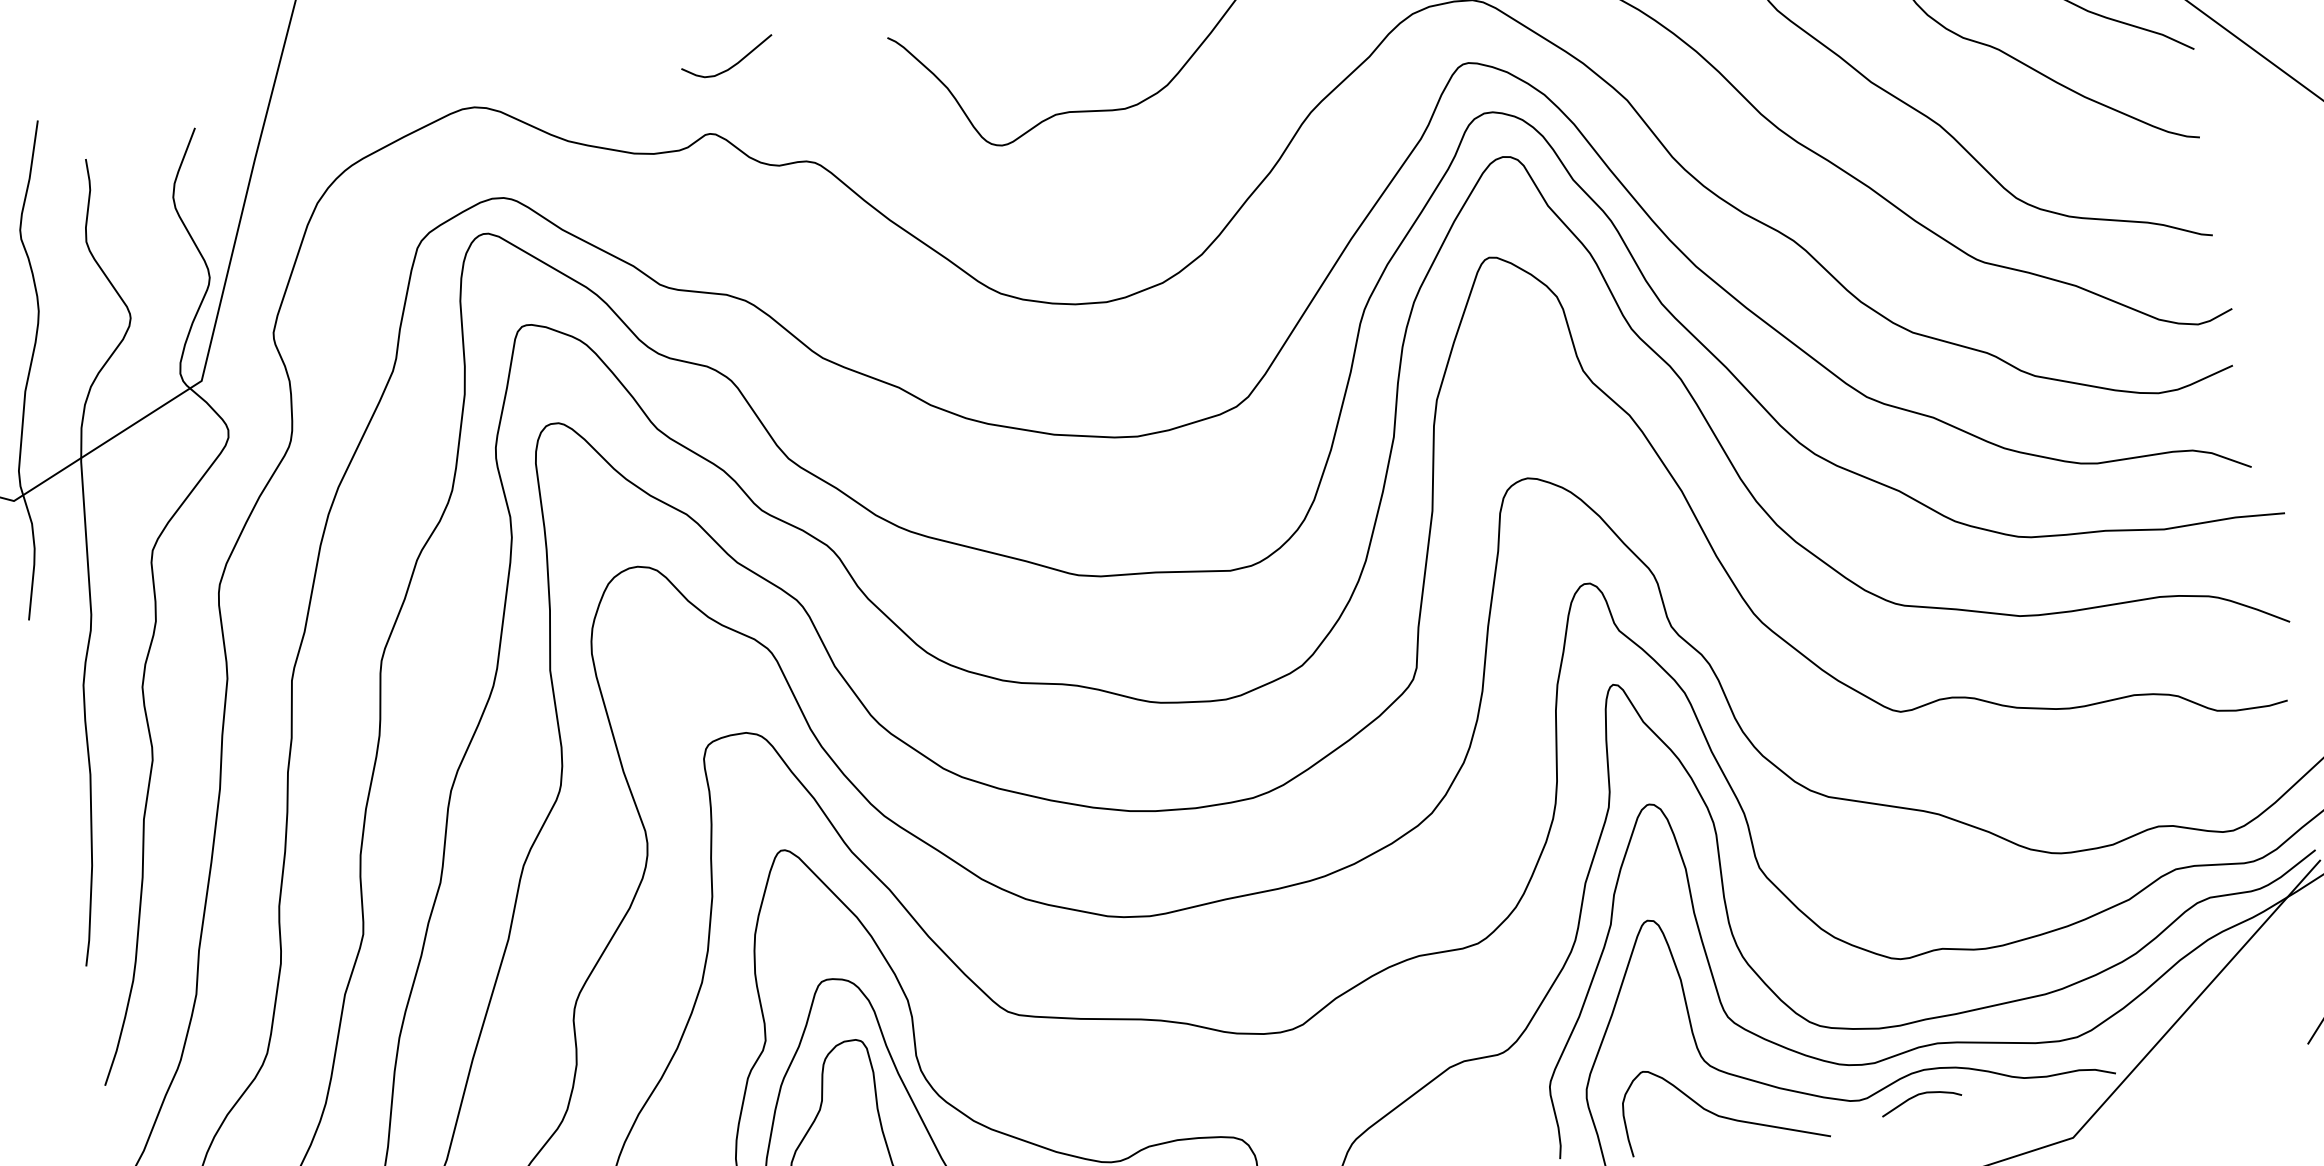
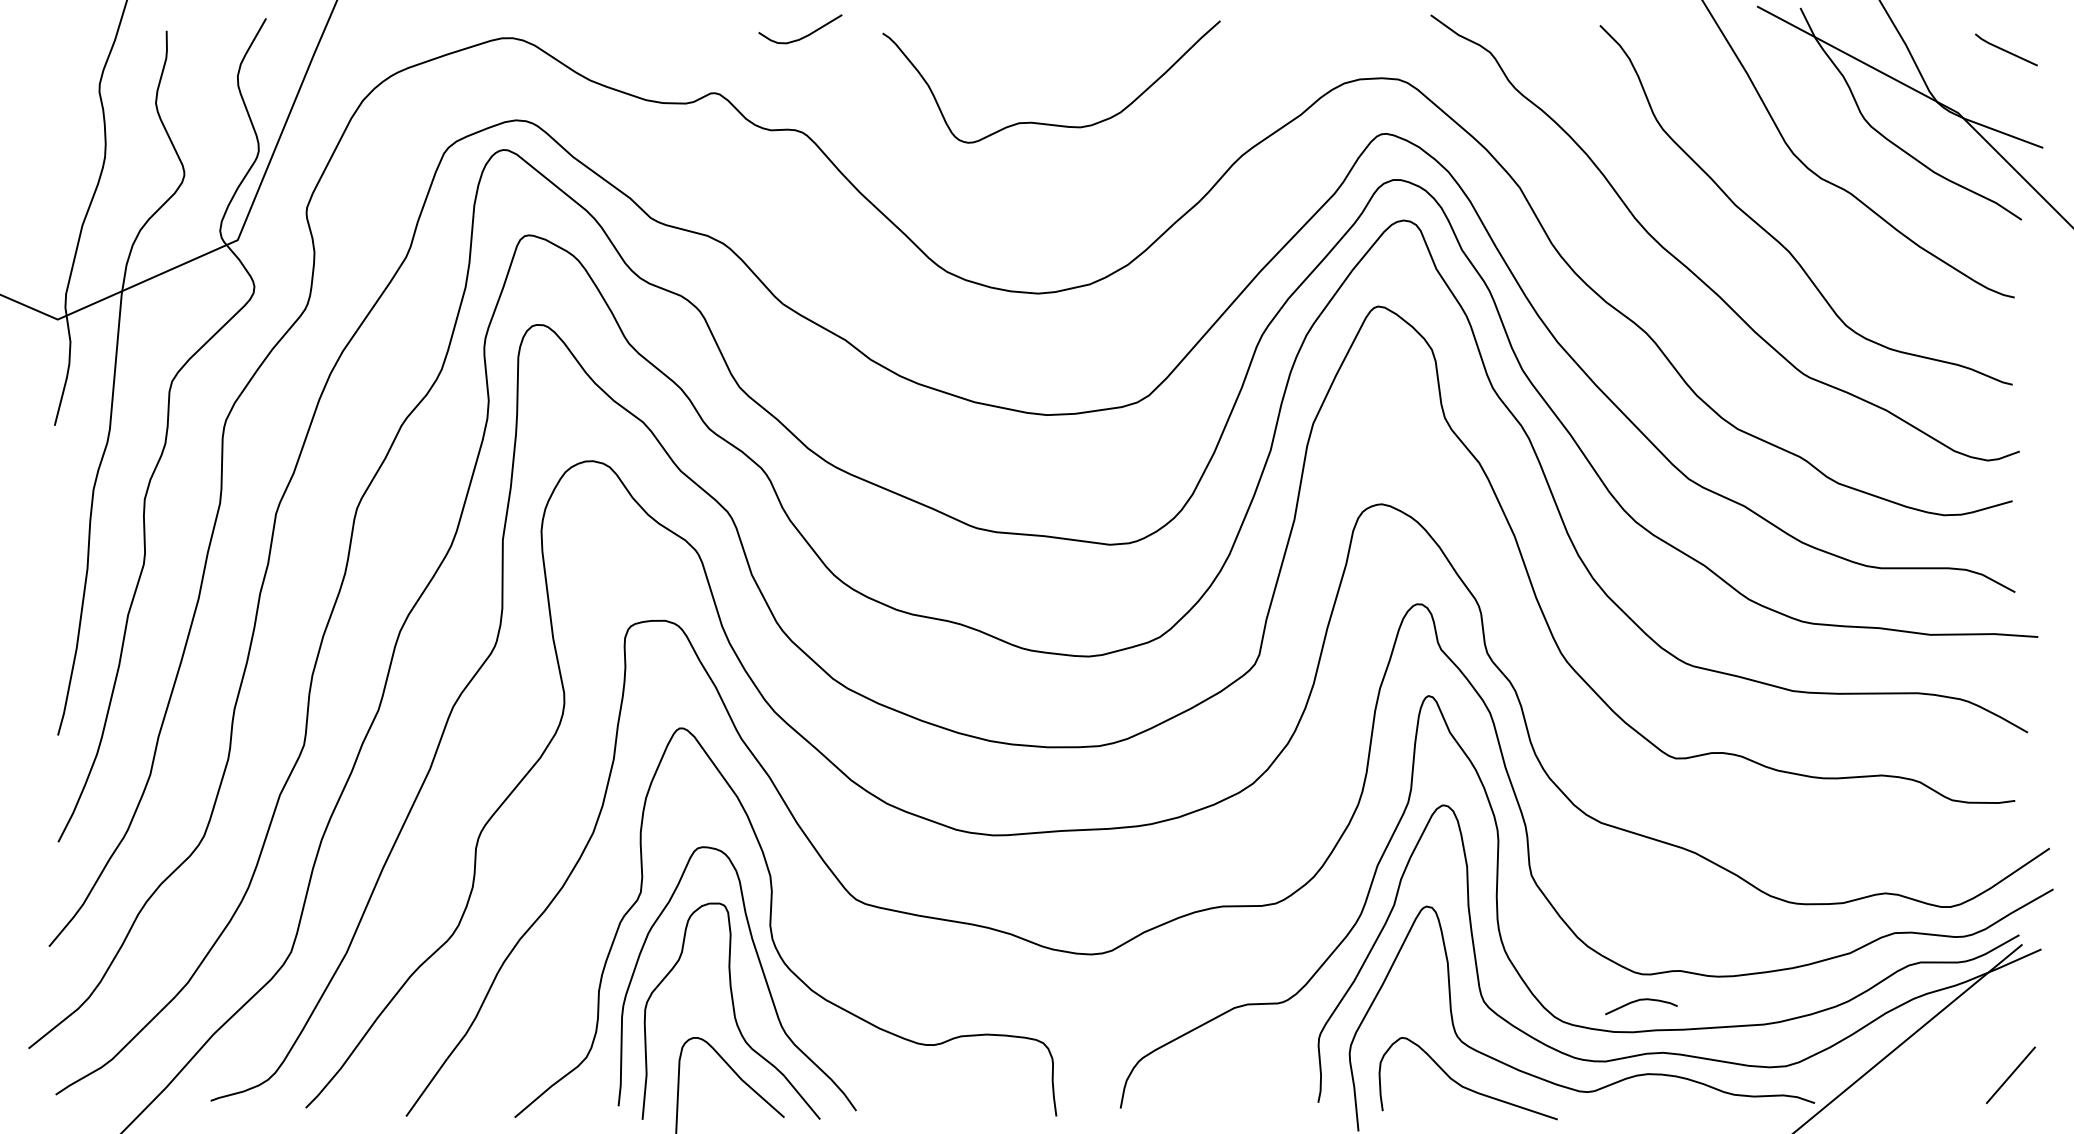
curve: (732, 65) -> (803, 36), moved
curve: (1917, 1096) -> (1638, 1001), moved

